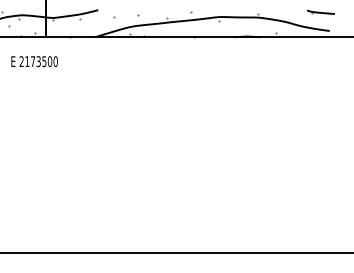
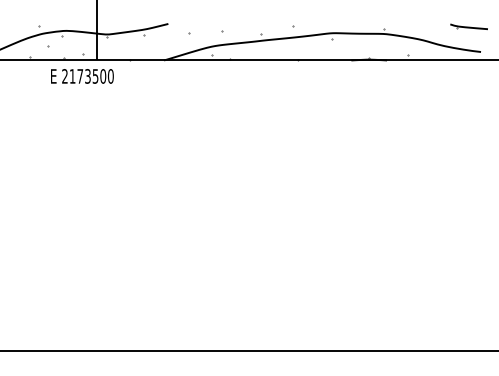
text: (34, 61) -> (82, 76), moved

